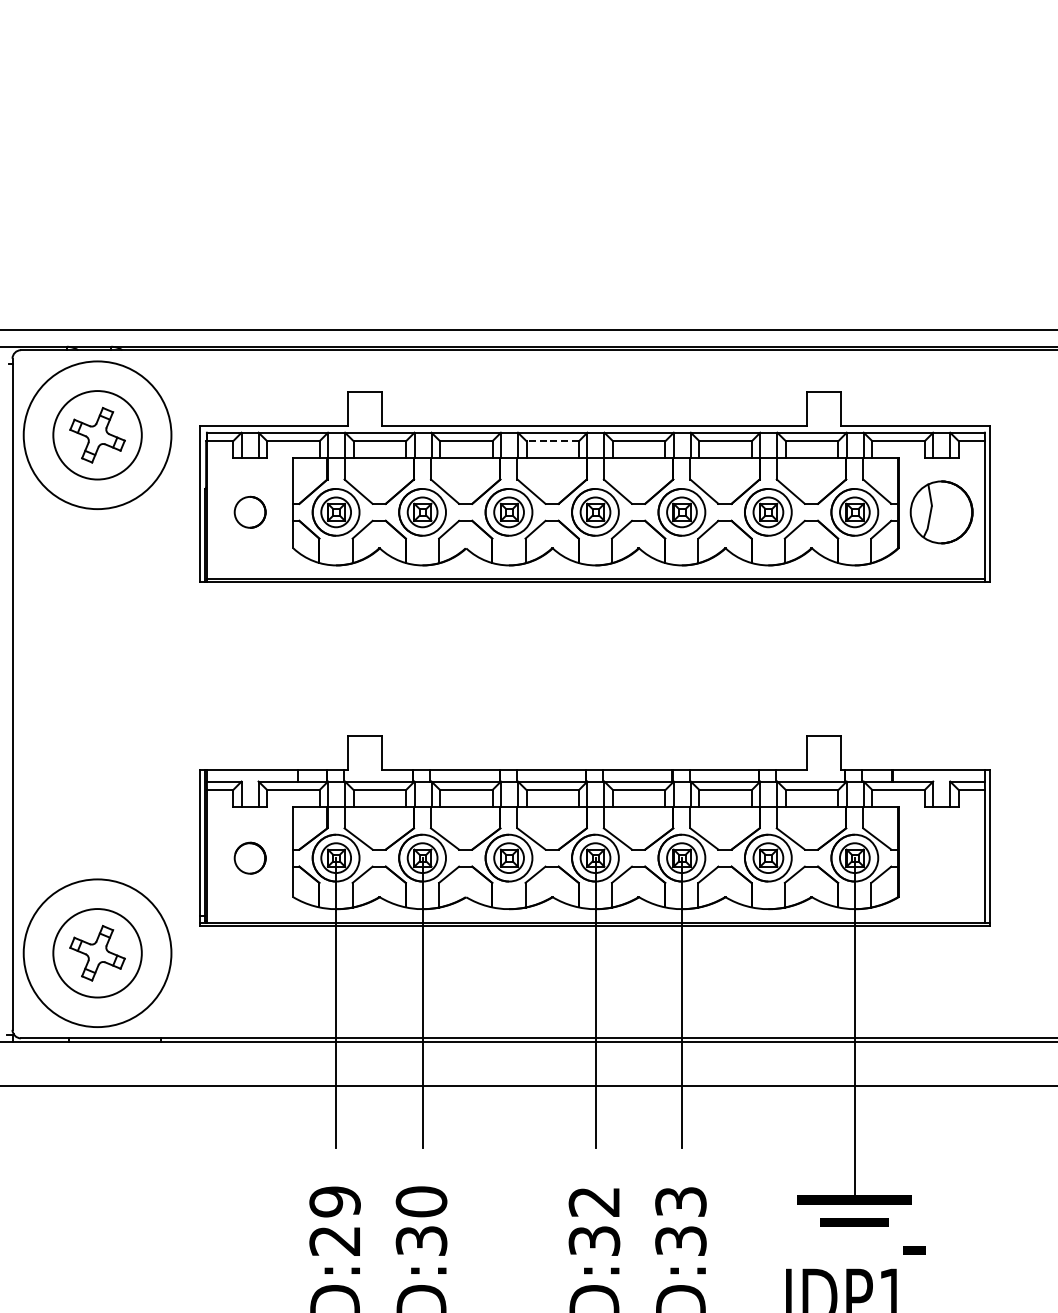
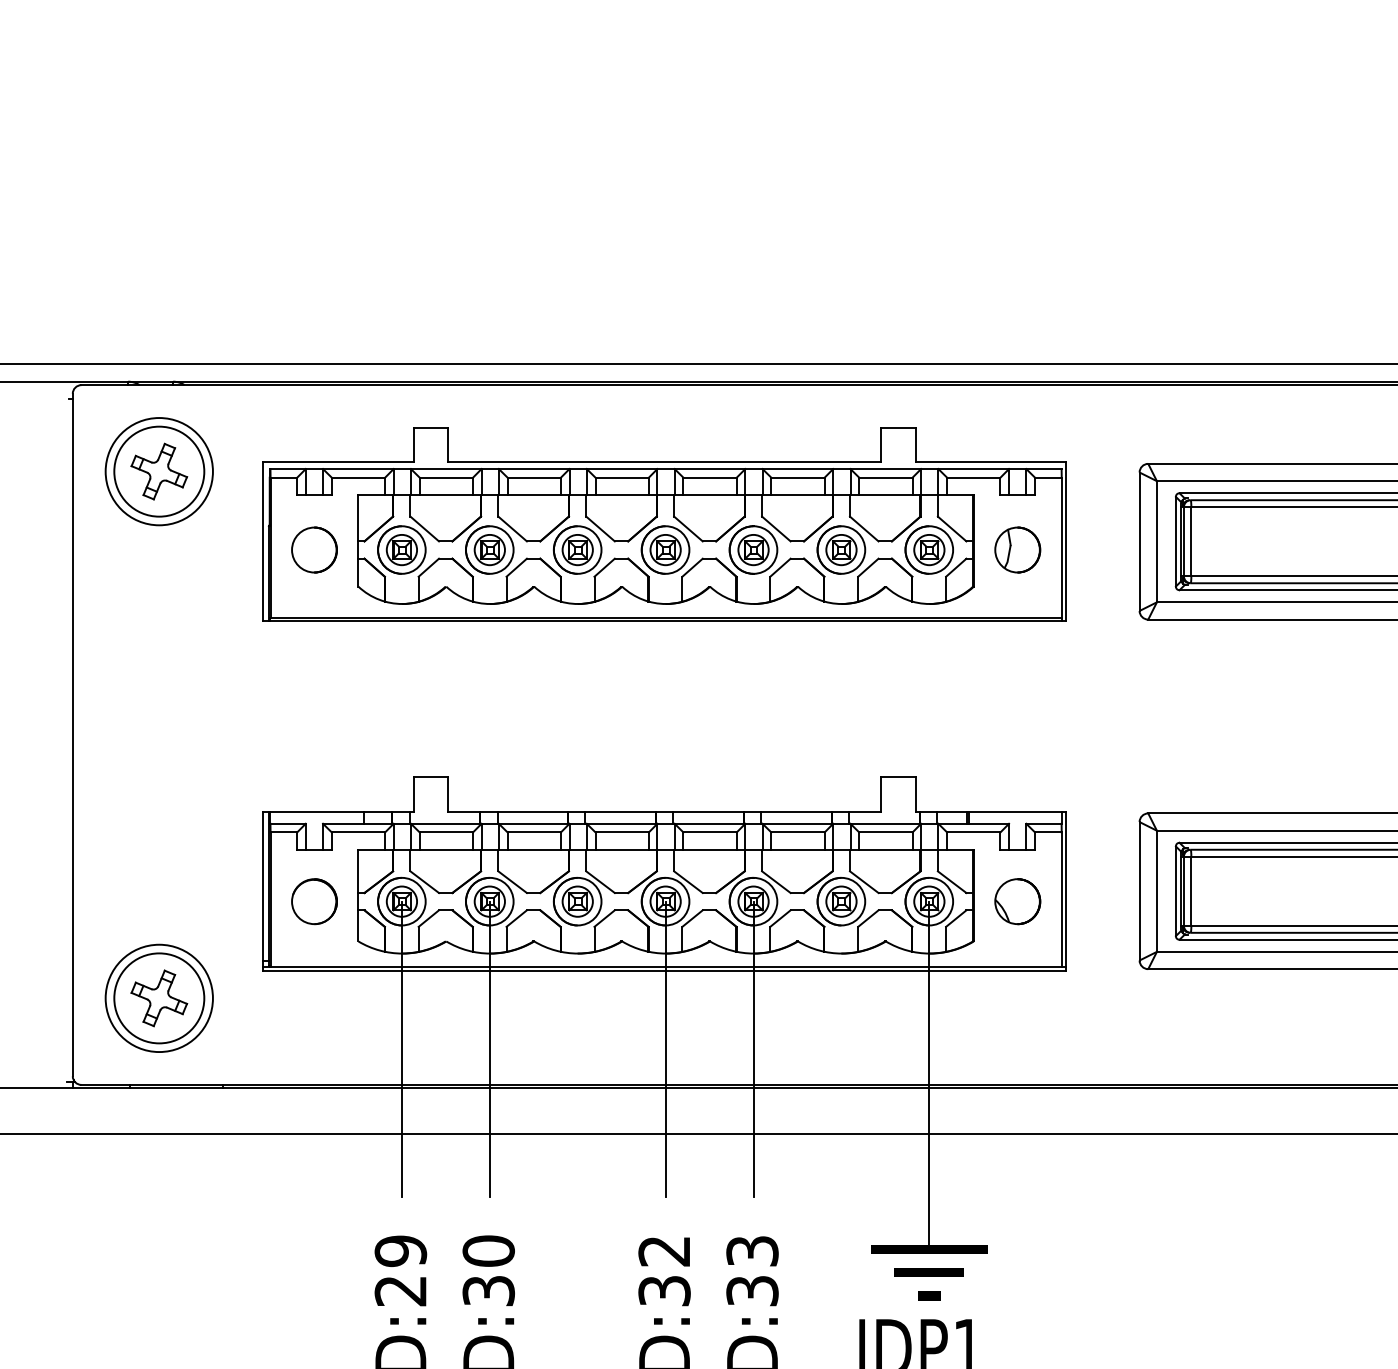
circle: (96, 435) -> (158, 471), size x0.71
line: (553, 441) -> (622, 477), dashed -> solid
part: (250, 511) -> (314, 549), size x1.43
part: (941, 511) -> (1017, 549), size x0.71
part: (250, 857) -> (314, 901), size x1.43
part: (941, 857) -> (1017, 901), added
circle: (96, 953) -> (158, 998), size x0.71
line: (914, 1250) -> (929, 1295), moved

